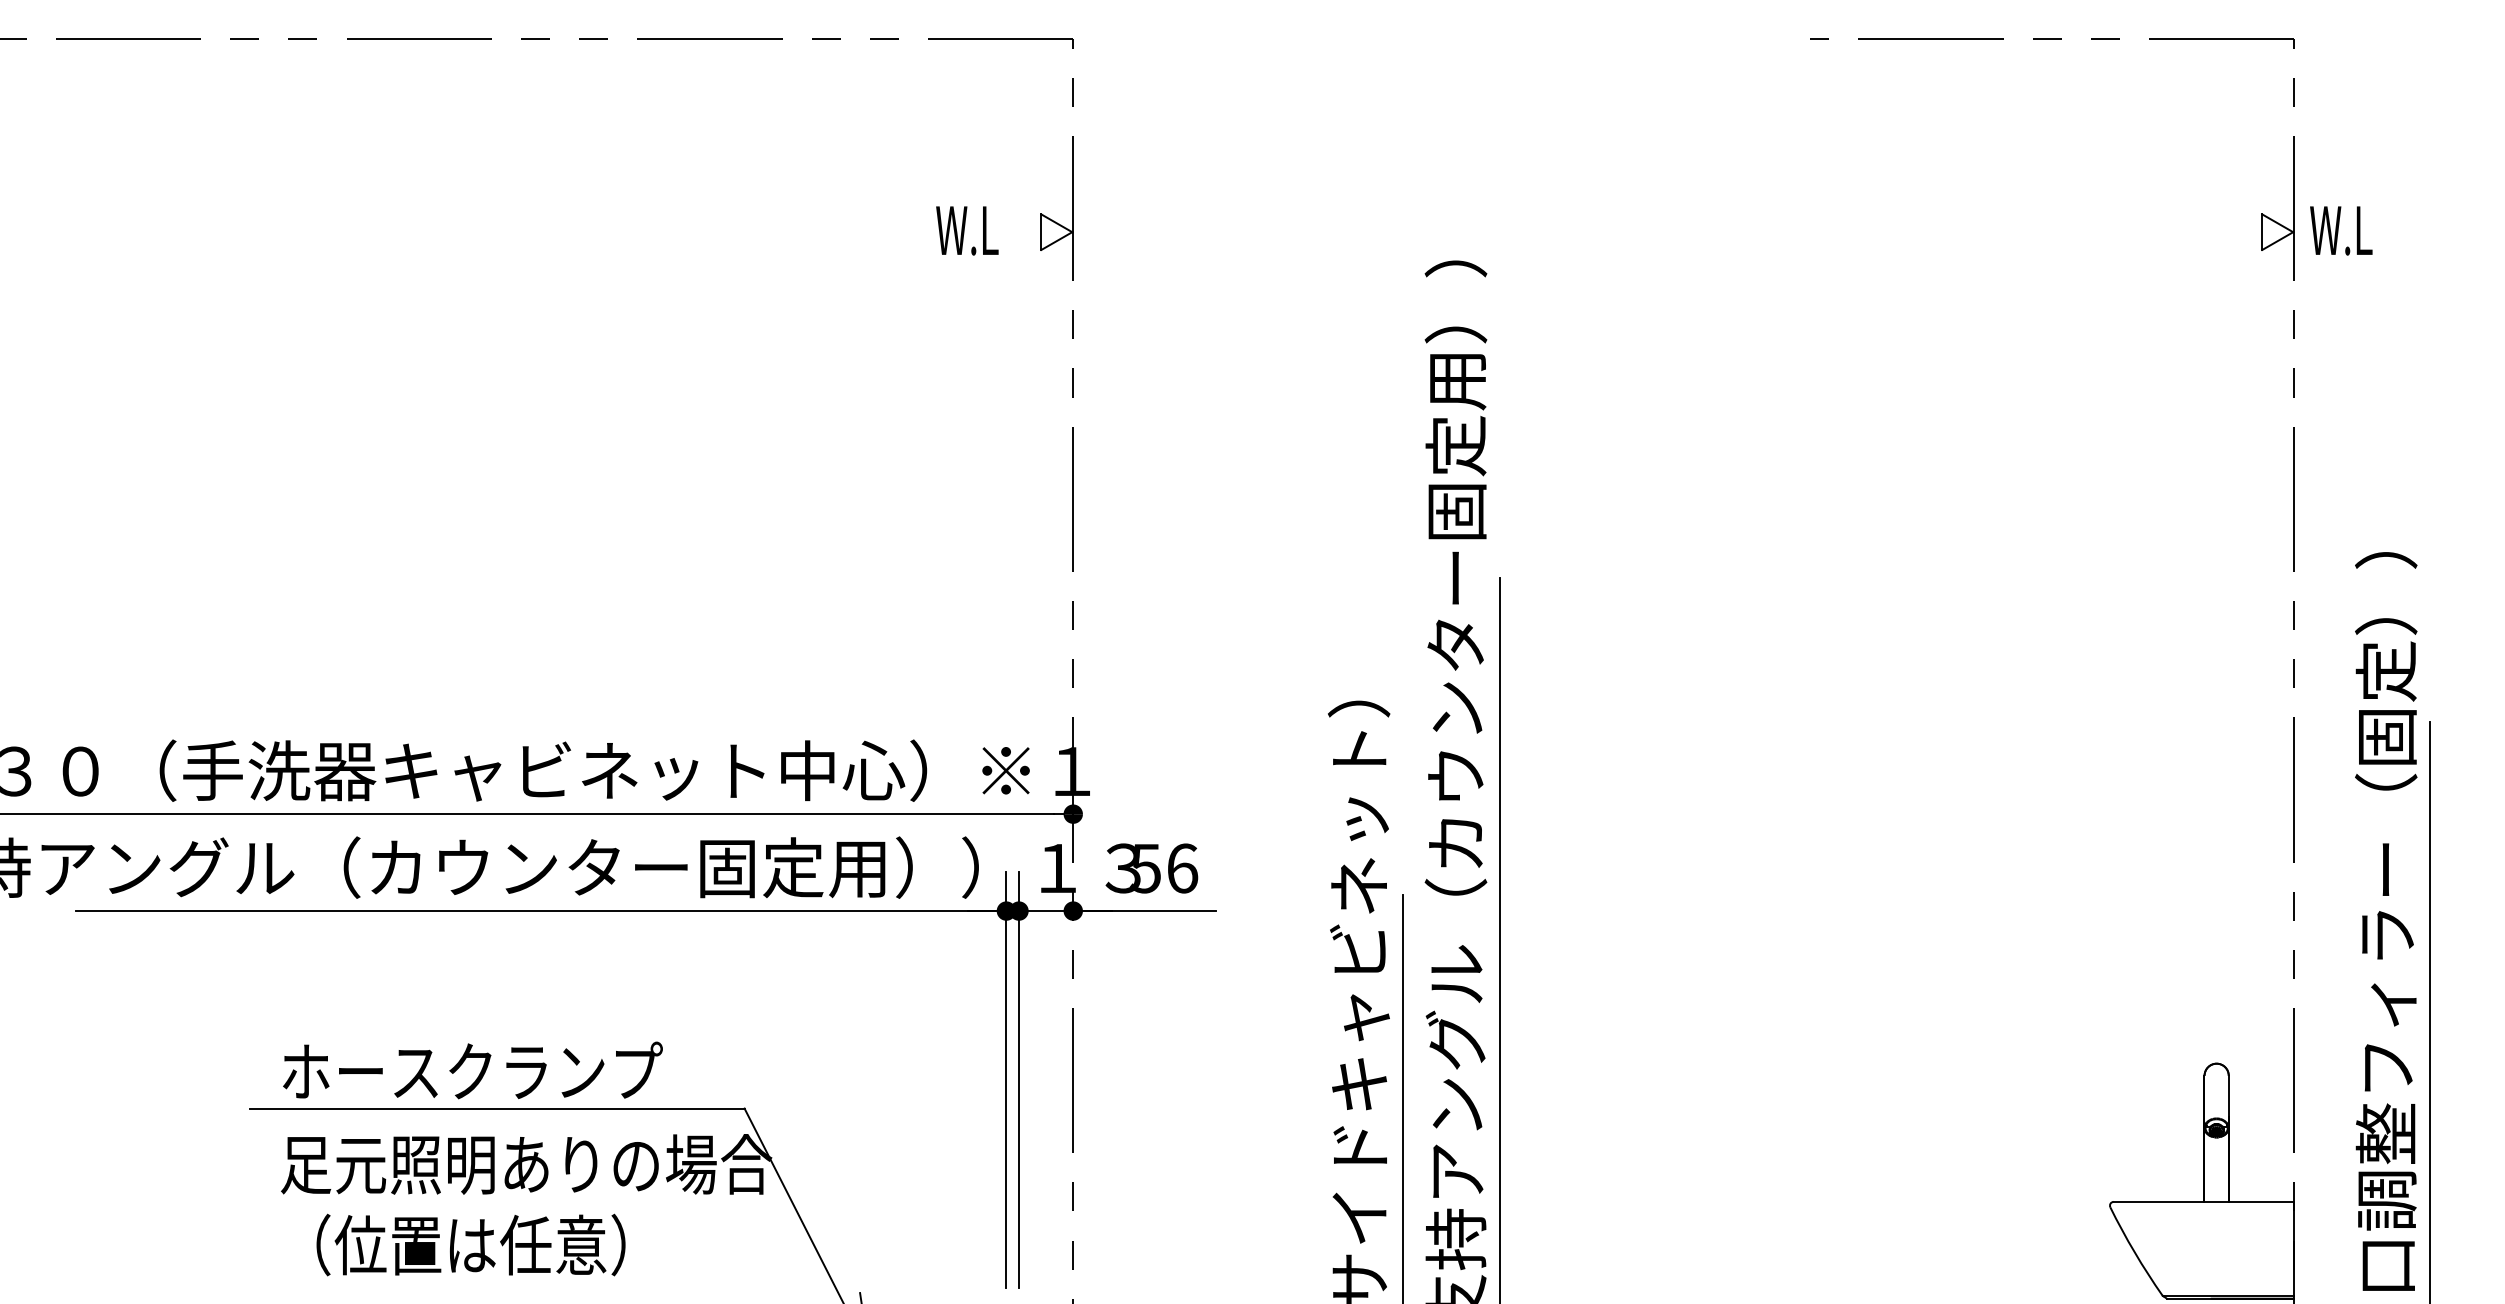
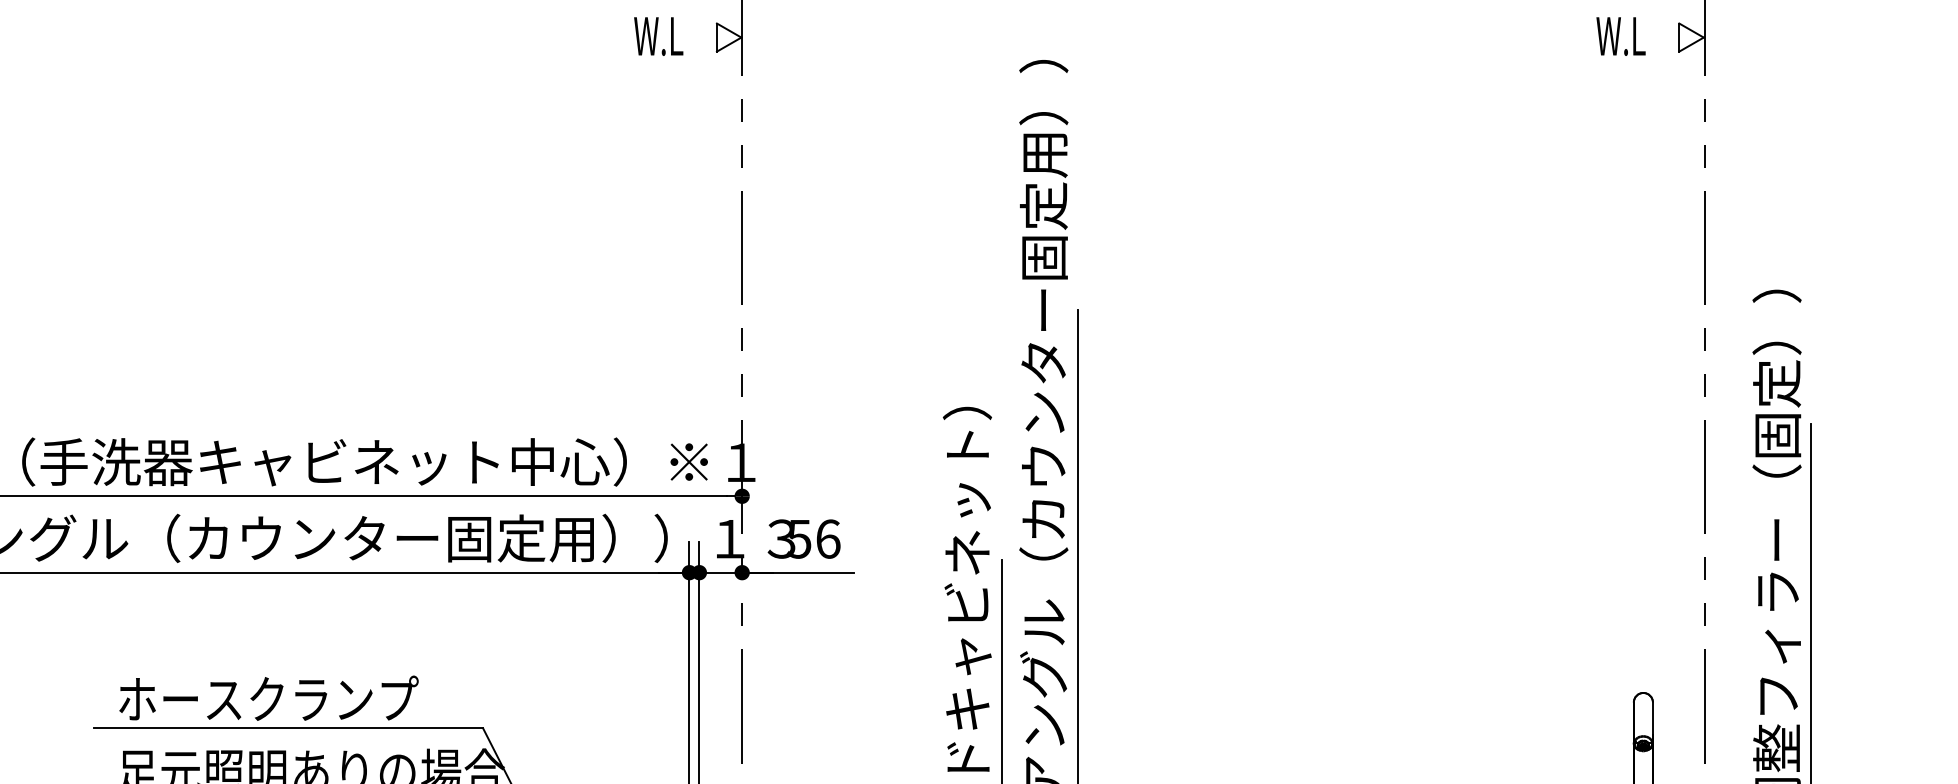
text: (2341, 230) -> (1621, 36), moved

